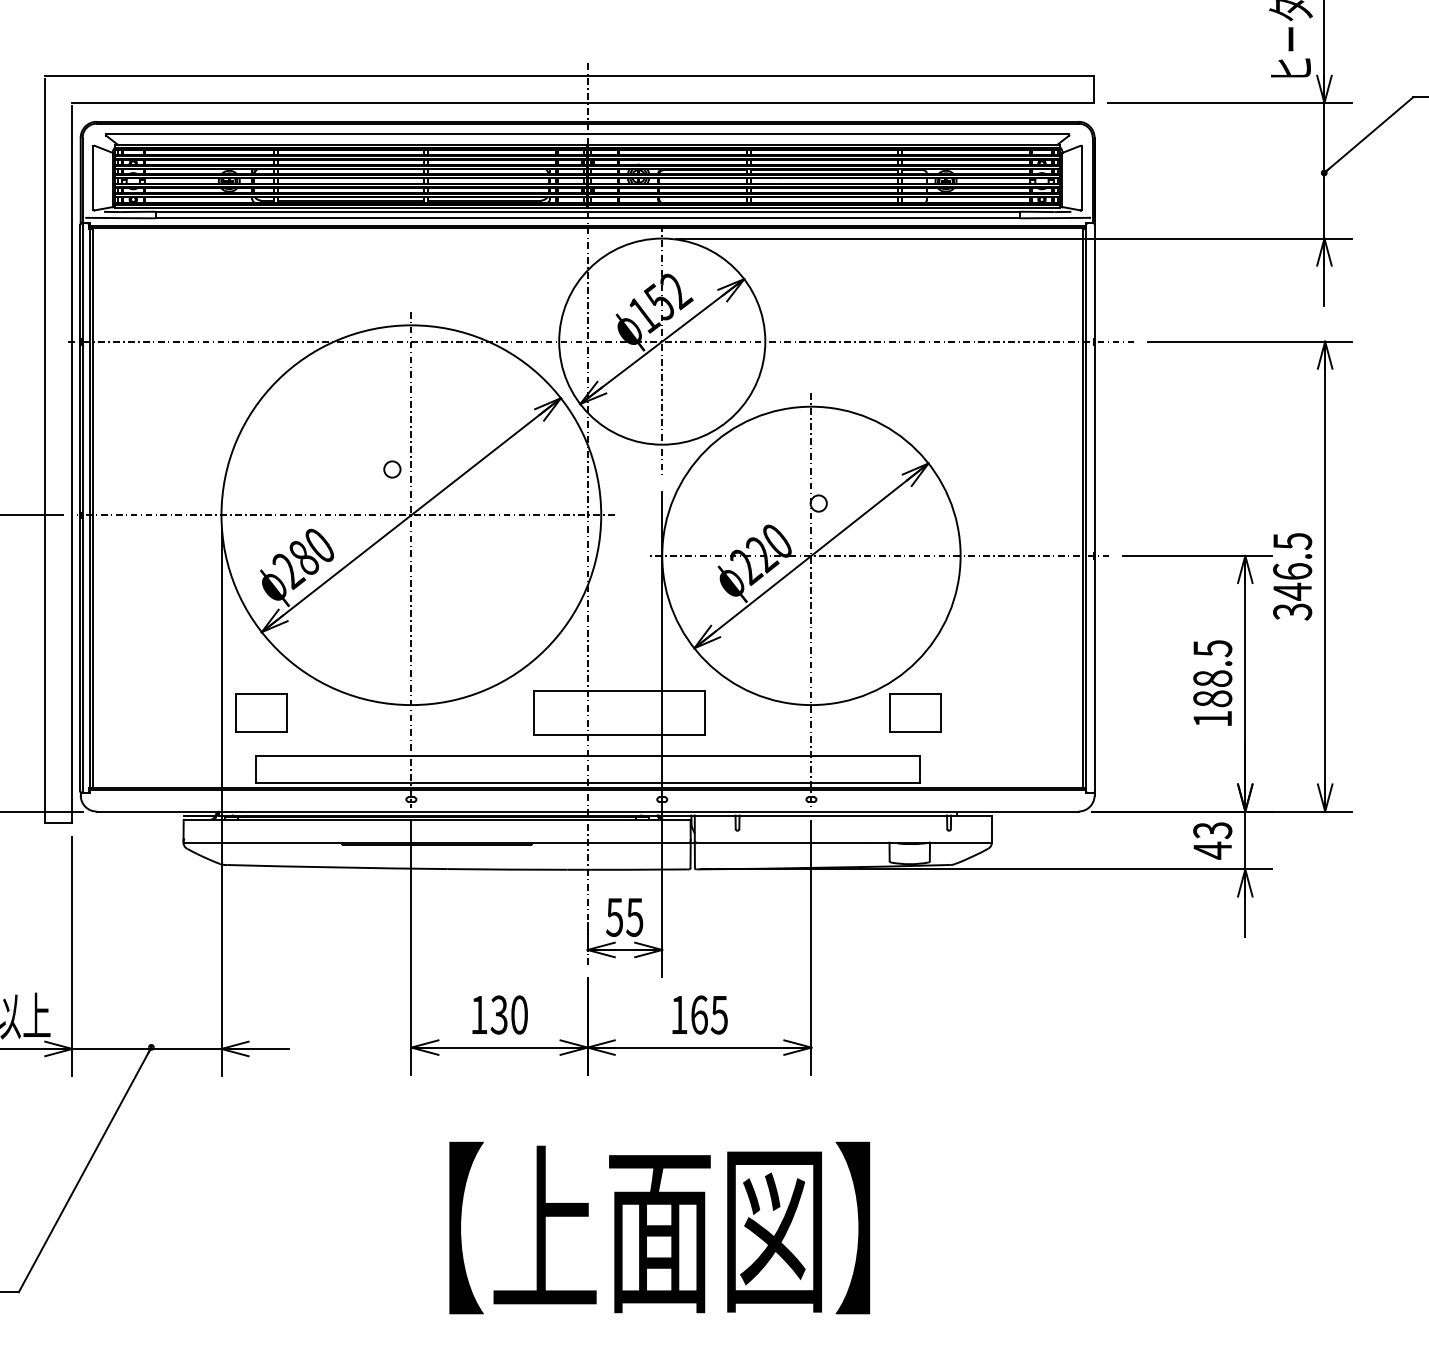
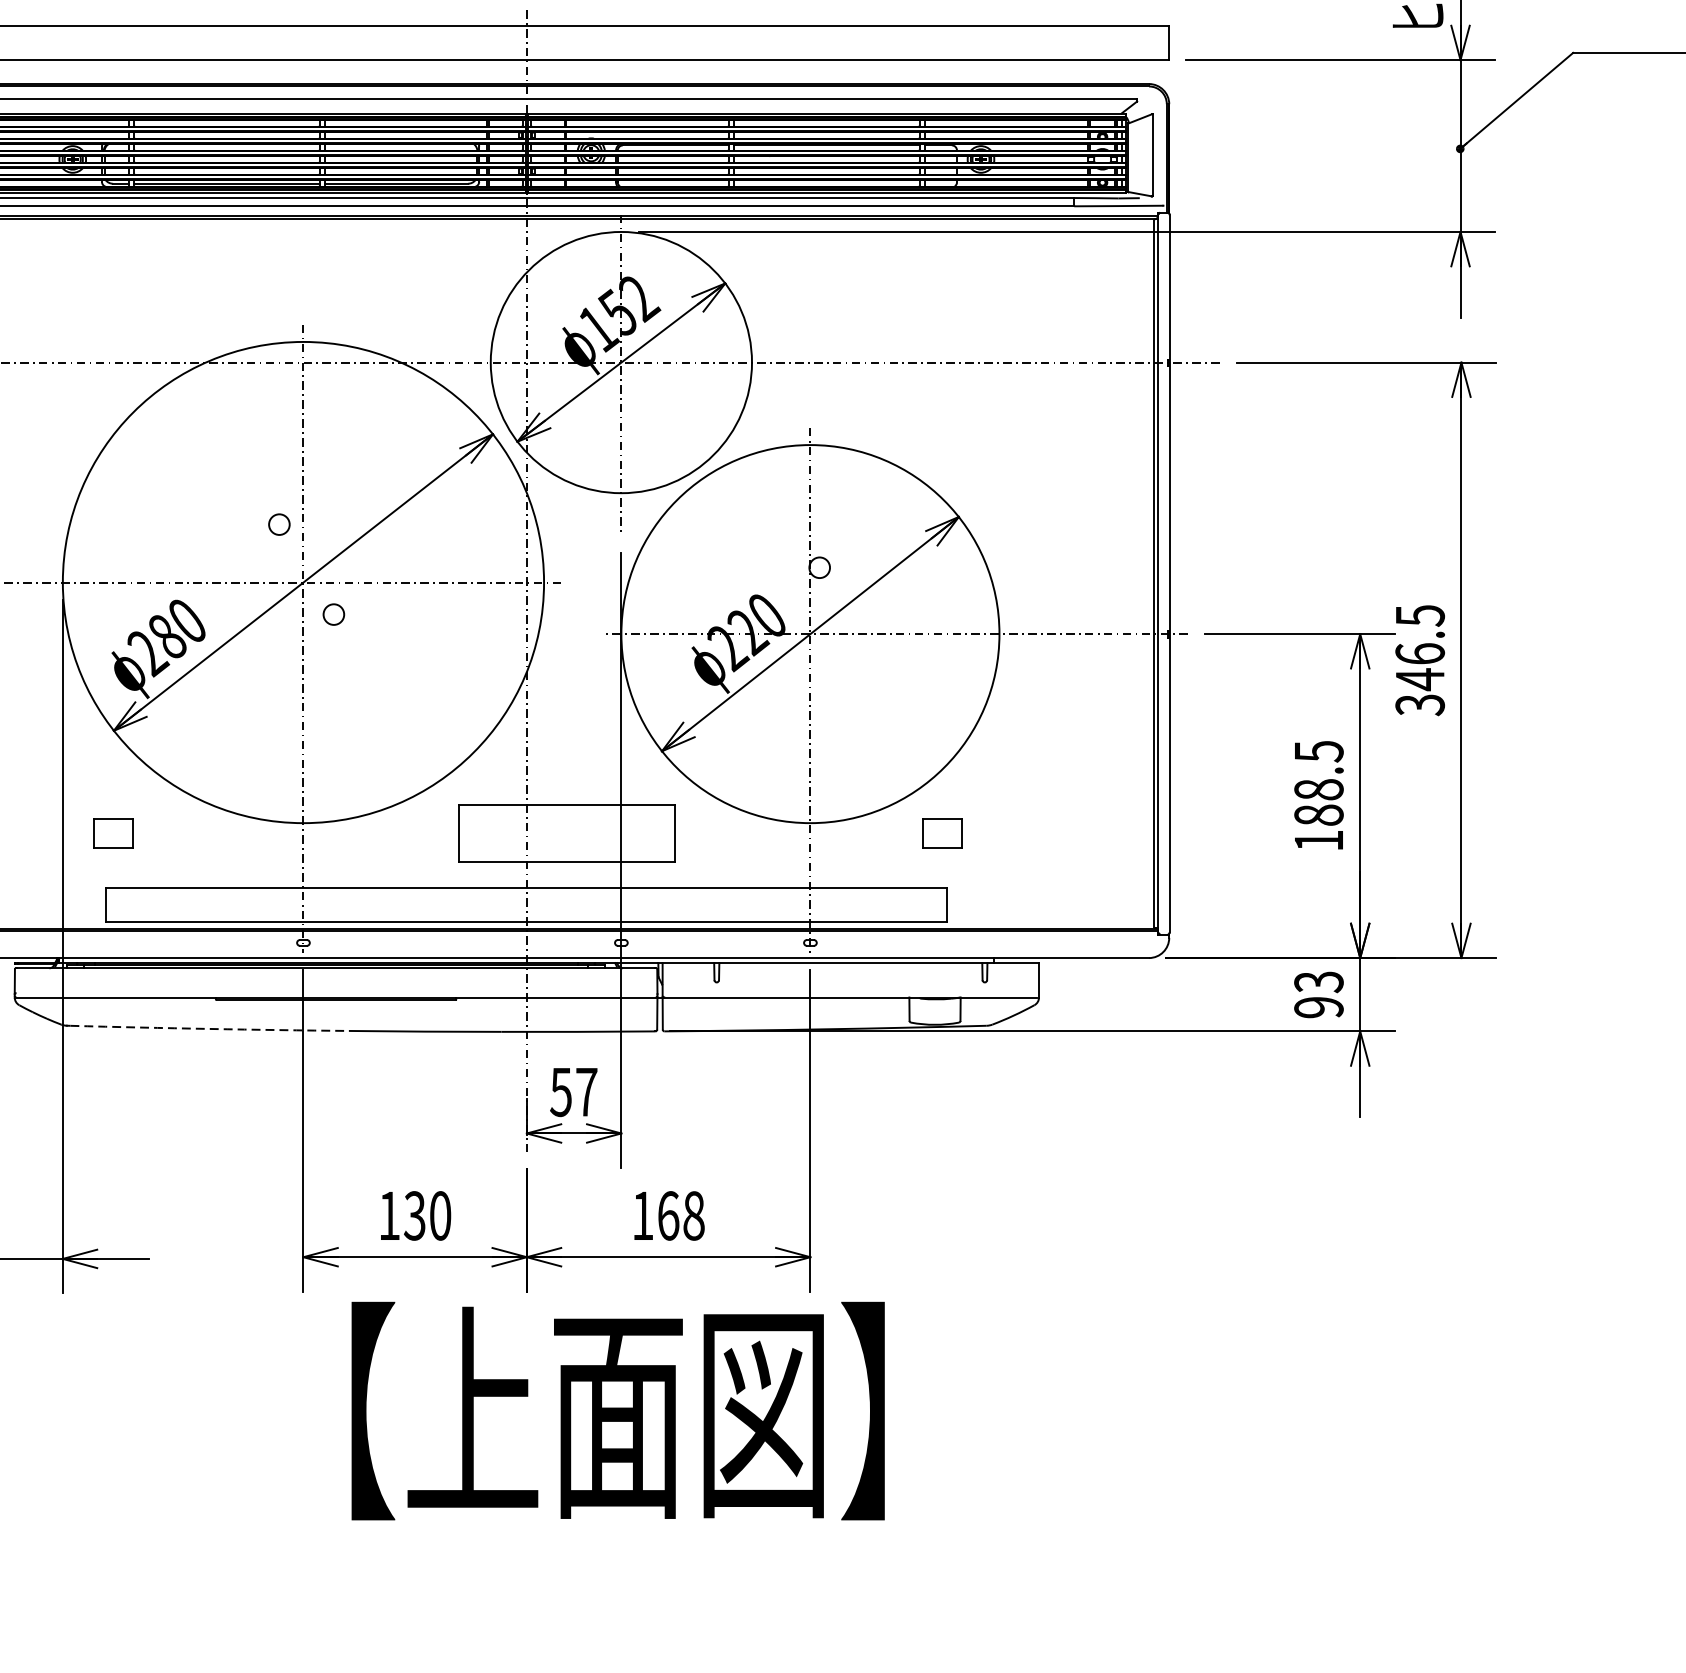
circle: (435, 540) -> (334, 614), added
part: (261, 712) -> (113, 832), size x0.6
part: (915, 712) -> (942, 832), size x0.6
text: (1212, 850) -> (1318, 1007), 43 -> 93
arc: (337, 867) -> (209, 1028), solid -> dashed
text: (634, 917) -> (586, 1092), 55 -> 57
text: (718, 1014) -> (692, 1215), 165 -> 168
text: (659, 1227) -> (617, 1410), moved

